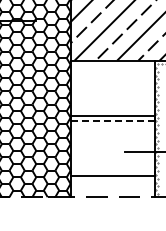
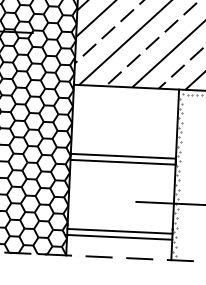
line: (112, 120) -> (122, 162), dashed -> solid
line: (112, 180) -> (119, 236), added

